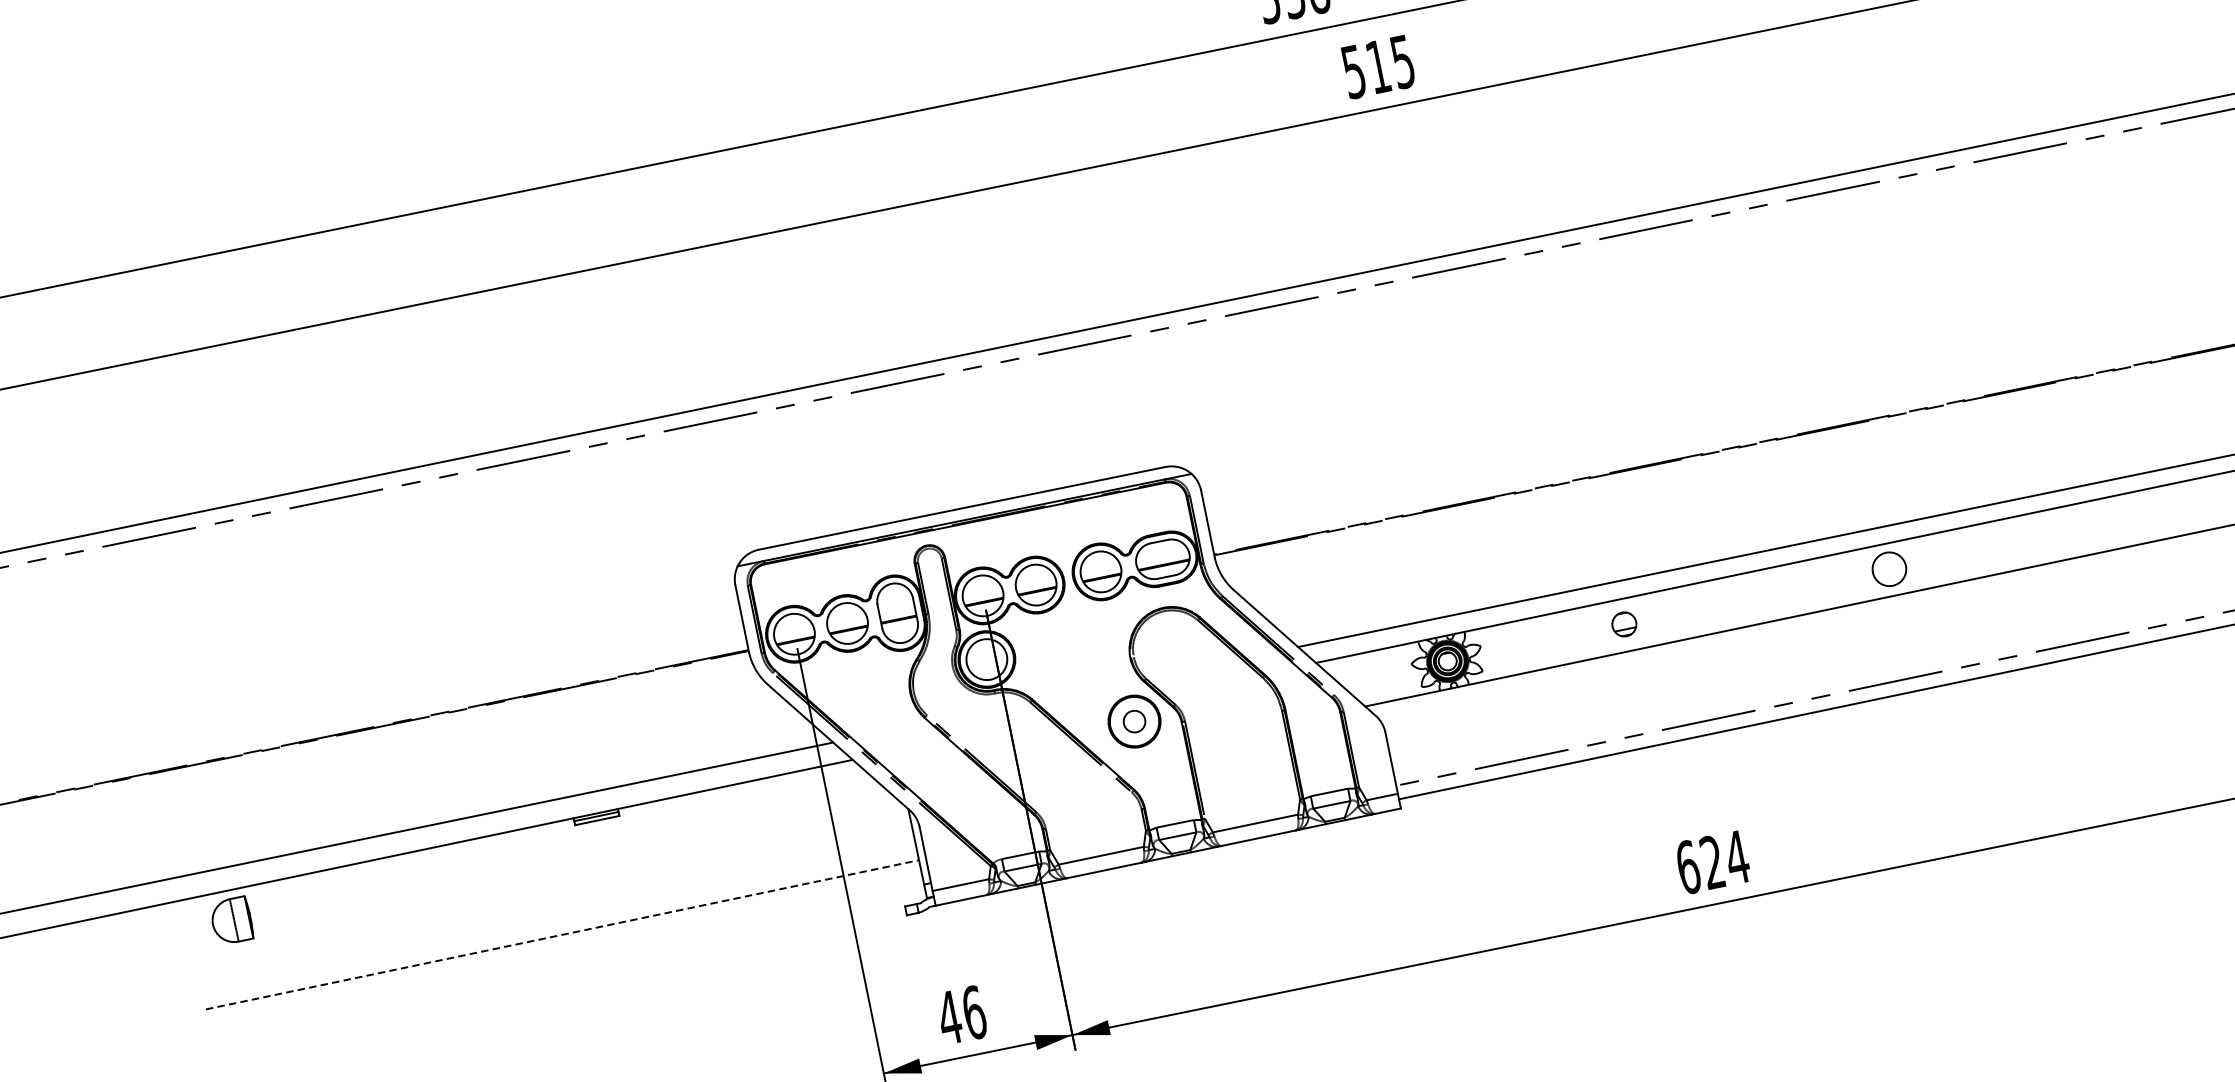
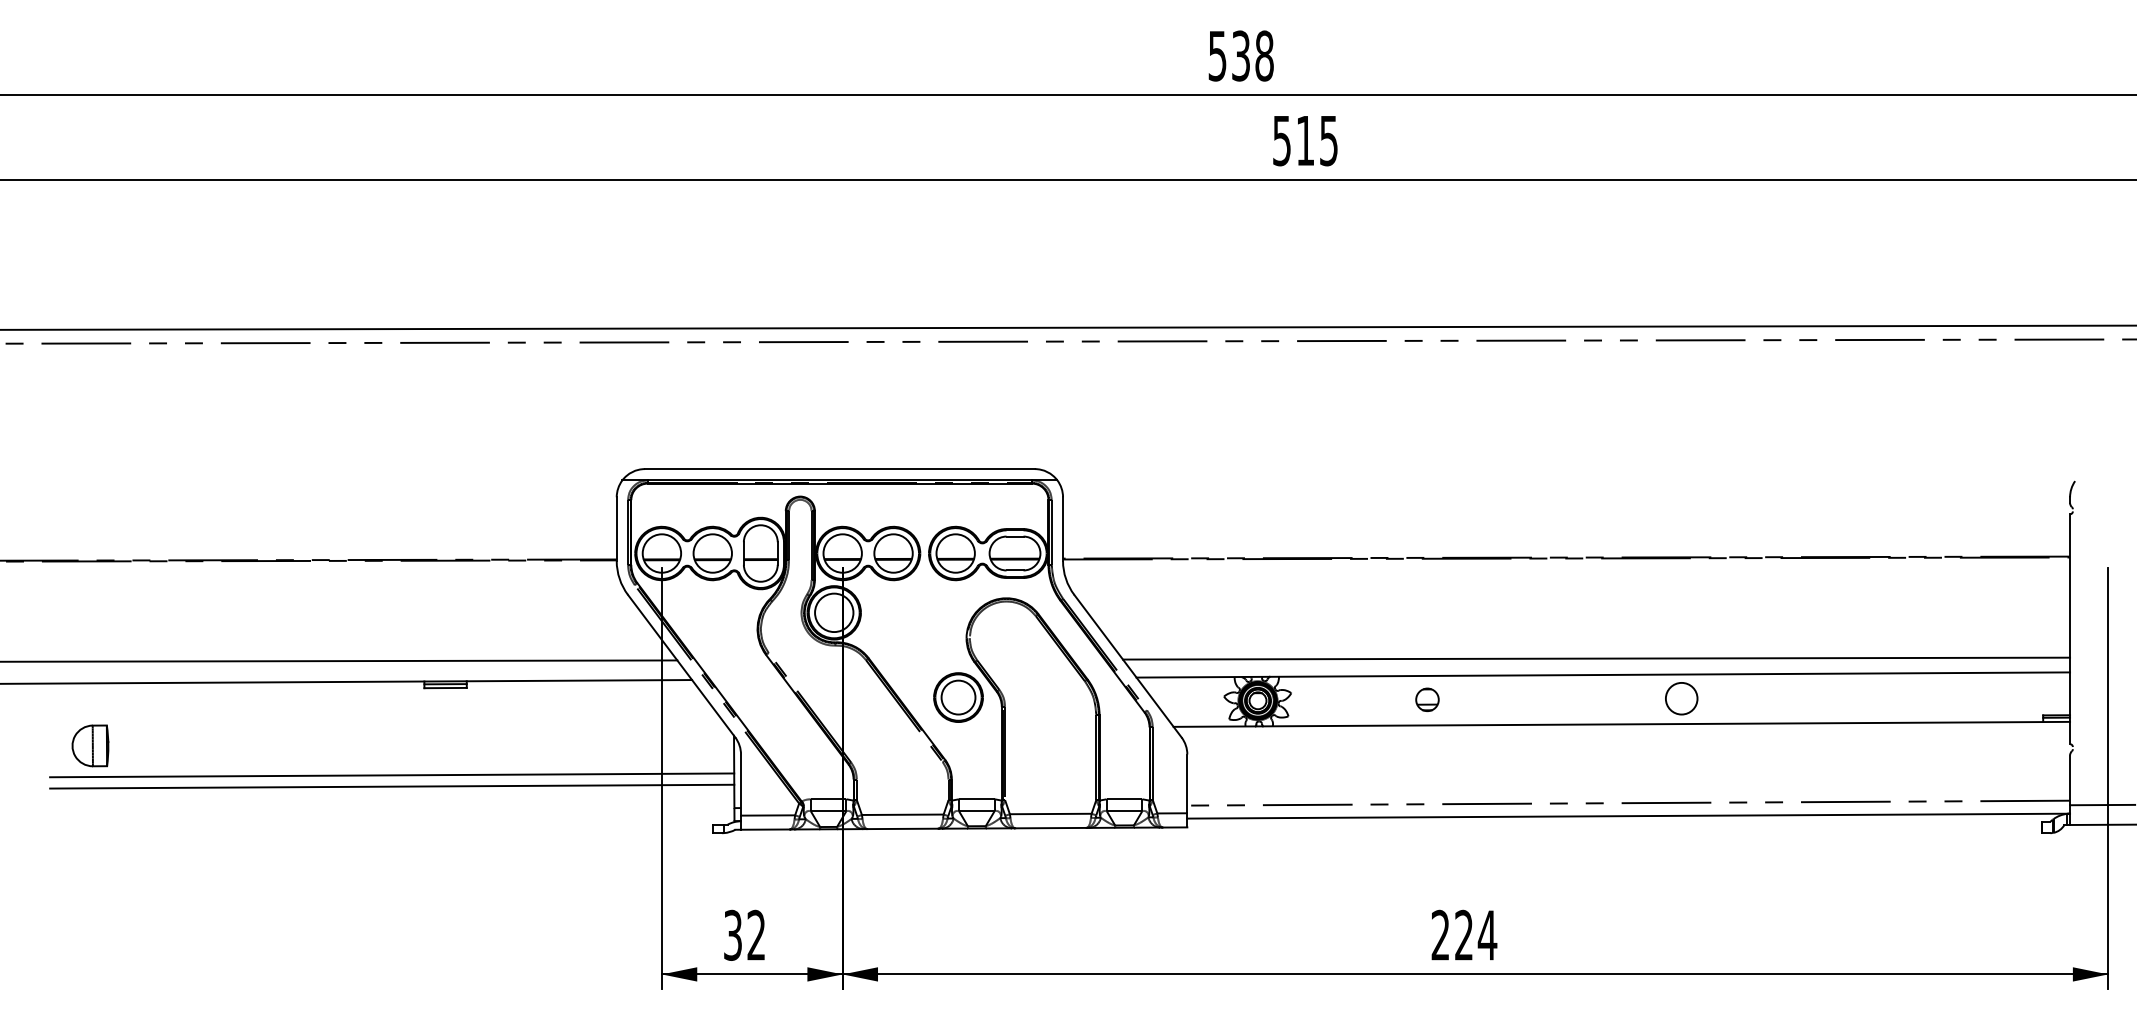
circle: (1134, 721) -> (958, 697), size x1.67
text: (1687, 866) -> (1440, 934), 624 -> 224
part: (231, 920) -> (90, 745), moved
line: (560, 923) -> (392, 775), added
line: (562, 934) -> (392, 786), dashed -> solid
text: (961, 1014) -> (744, 934), 46 -> 32

